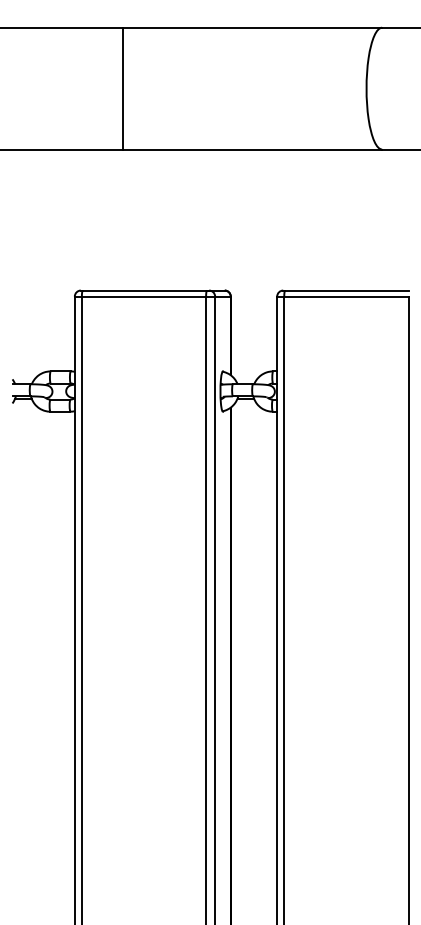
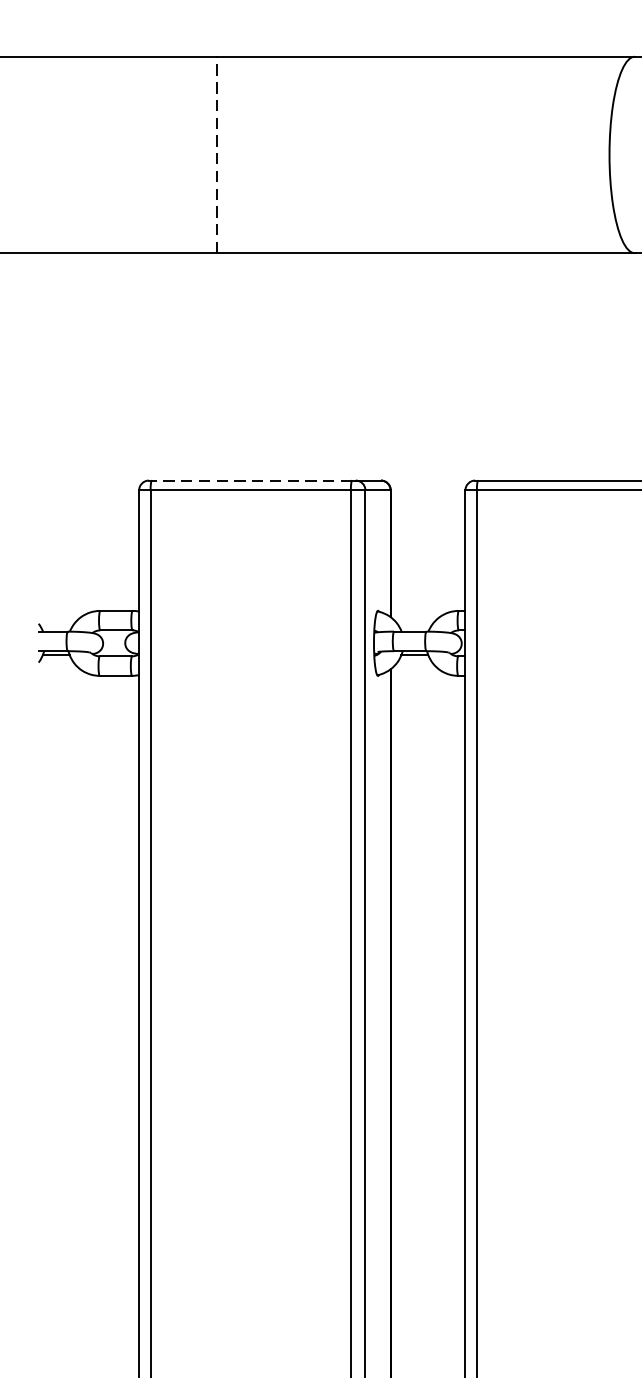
line: (123, 88) -> (217, 154), solid -> dashed
line: (144, 290) -> (251, 480), solid -> dashed

